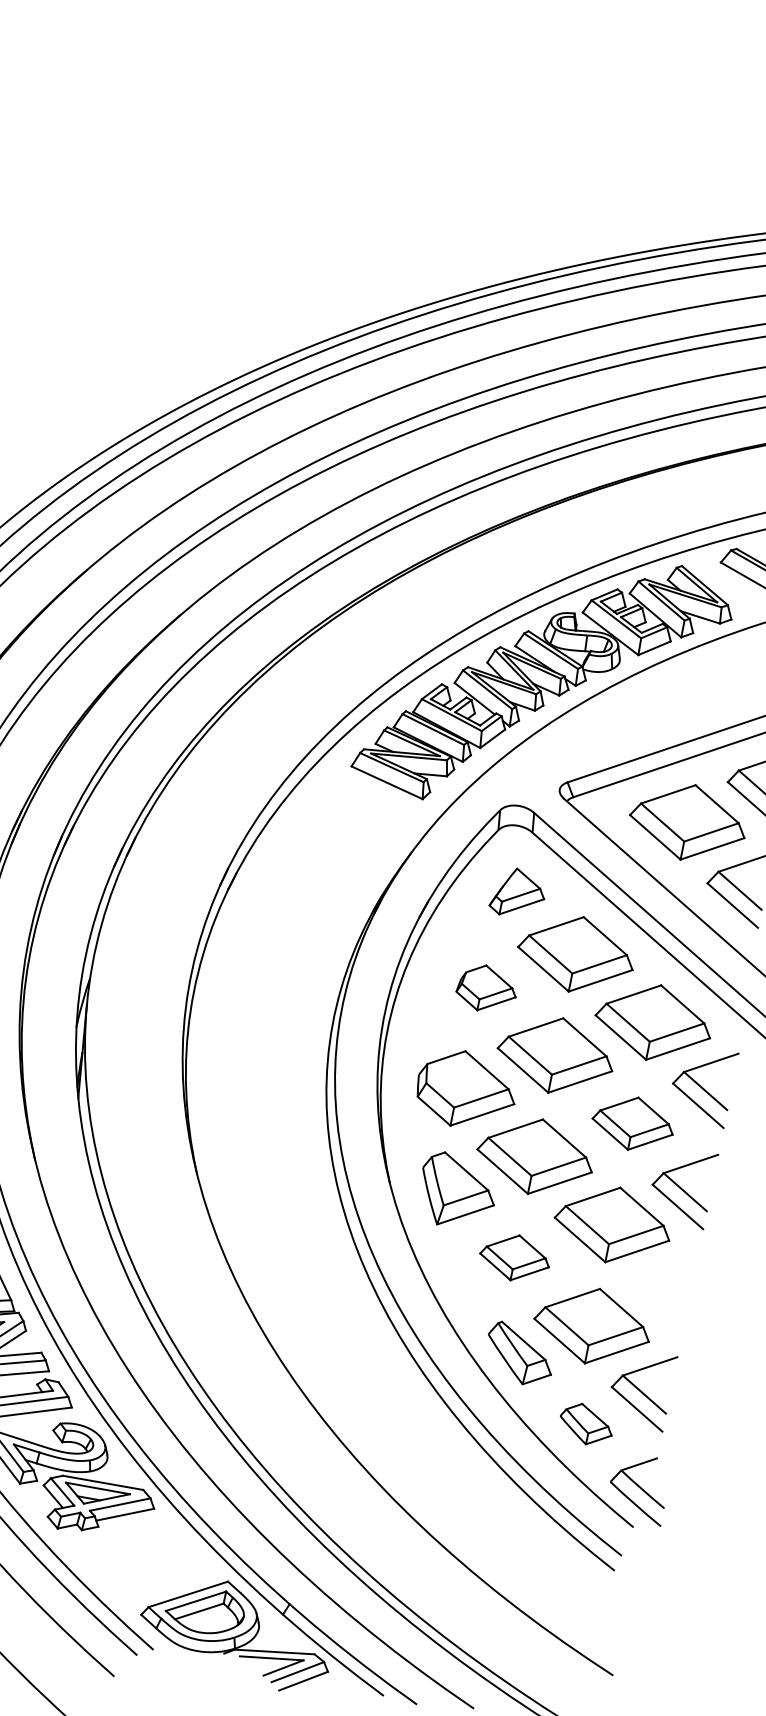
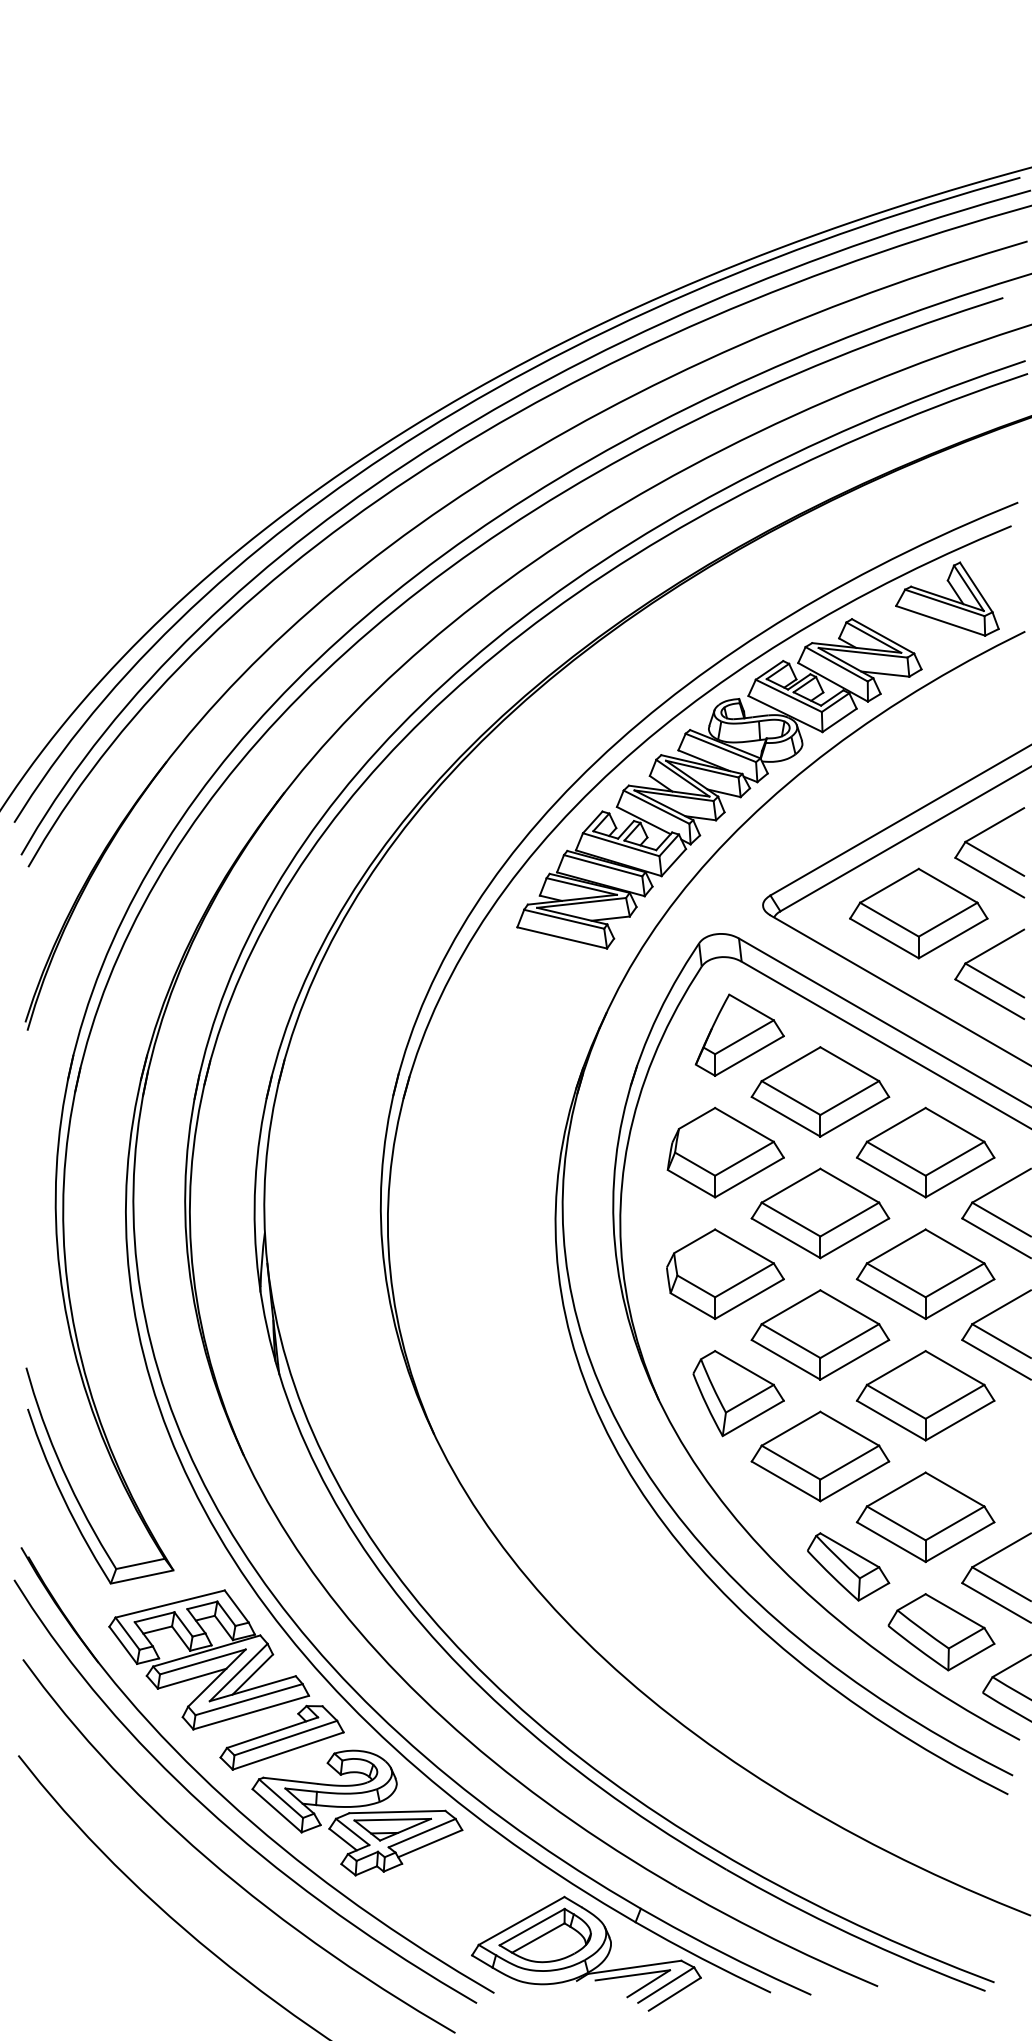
part: (518, 892) -> (739, 1034), size x1.43
part: (487, 988) -> (725, 1152), size x1.67
part: (633, 1123) -> (925, 1273), size x1.43
part: (515, 1257) -> (820, 1456), size x1.67
part: (586, 1424) -> (941, 1632), size x1.67

